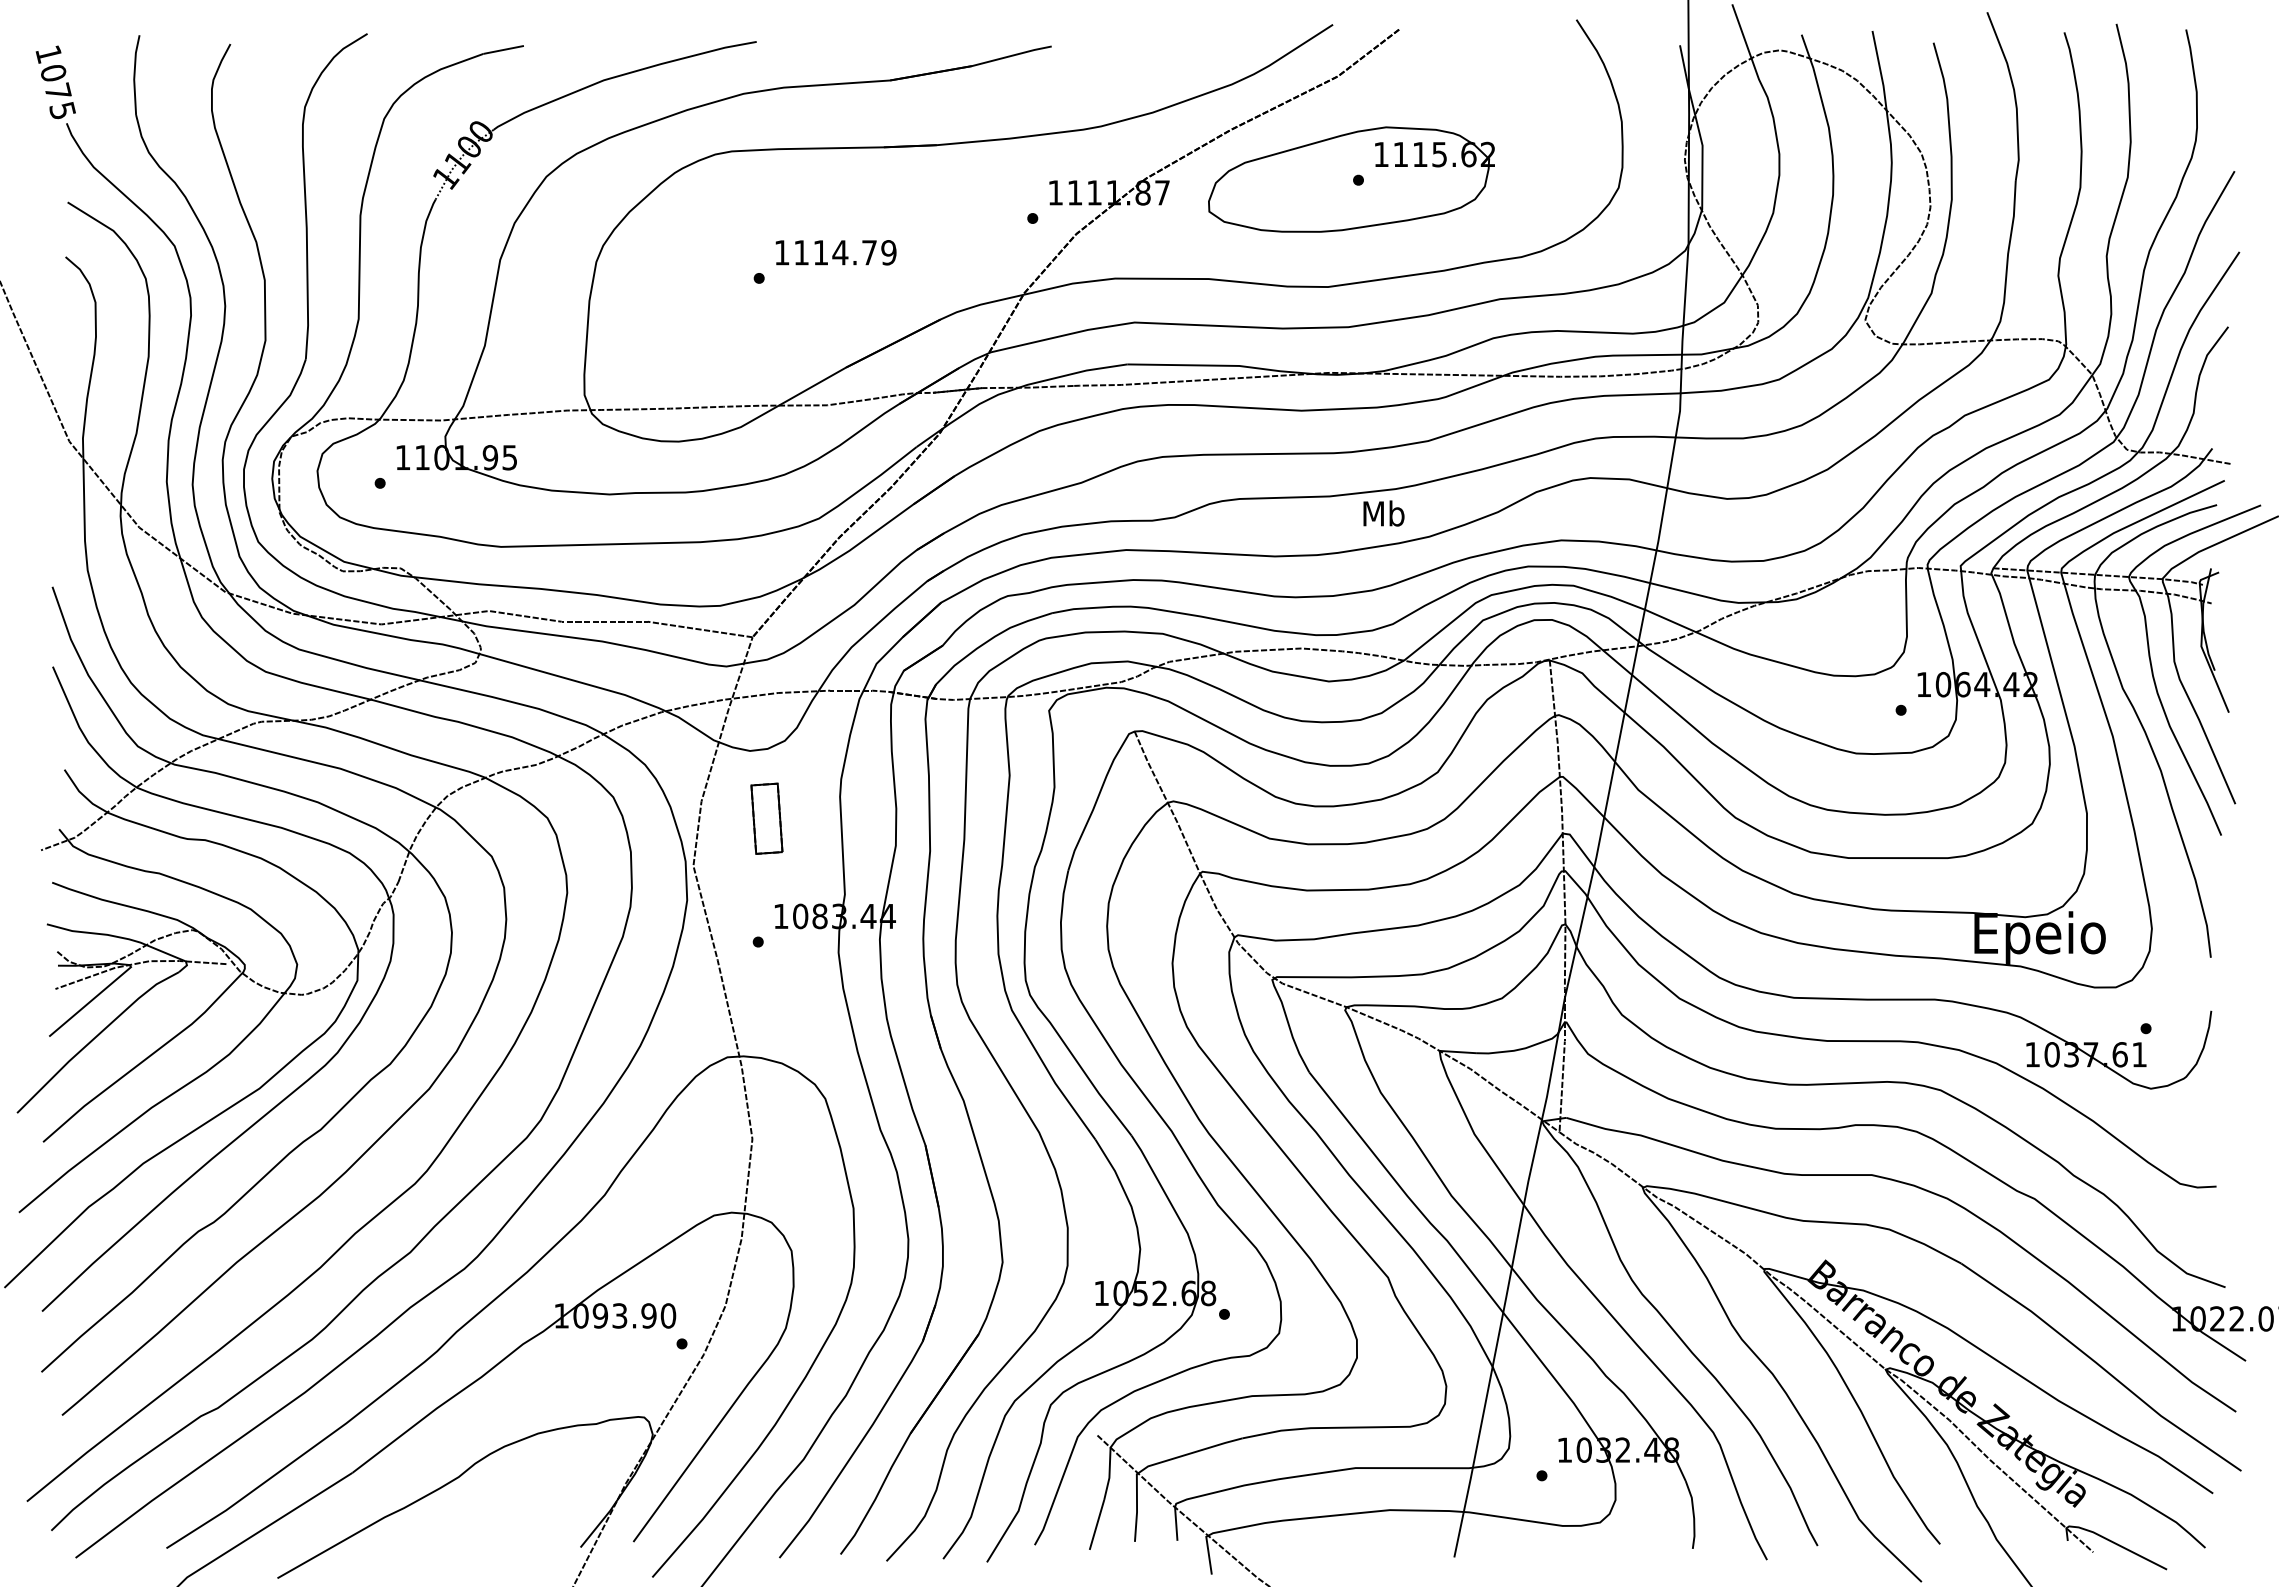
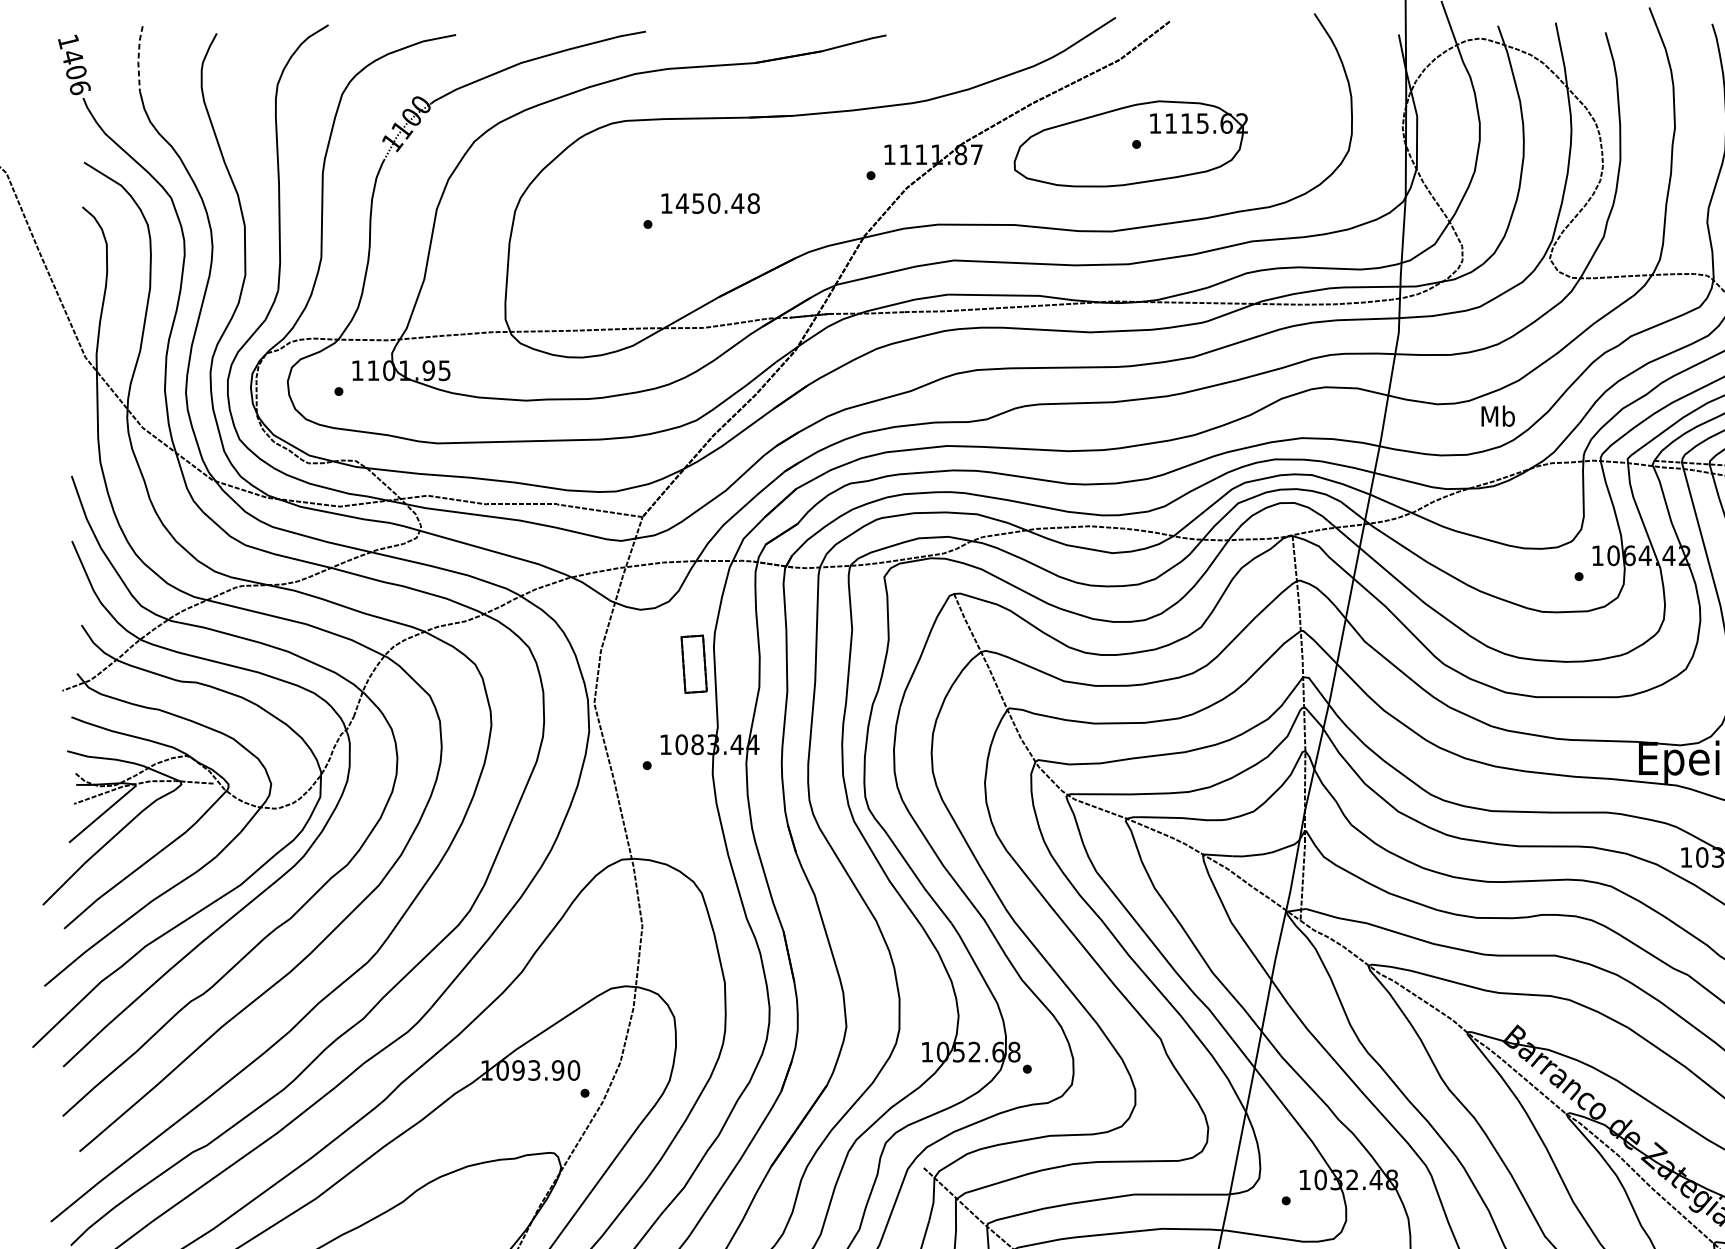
line: (134, 74) -> (138, 58), solid -> dashed
text: (58, 92) -> (76, 72), 1075 -> 1406
text: (844, 252) -> (717, 203), 1114.79 -> 1450.48
text: (1383, 513) -> (1497, 416), moved
part: (766, 818) -> (693, 664), moved

